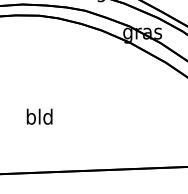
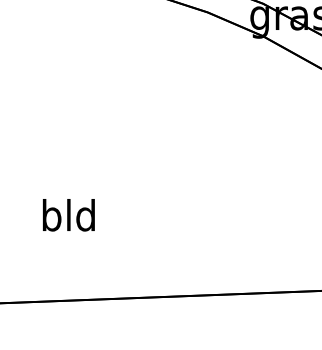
text: (39, 116) -> (68, 214), moved

